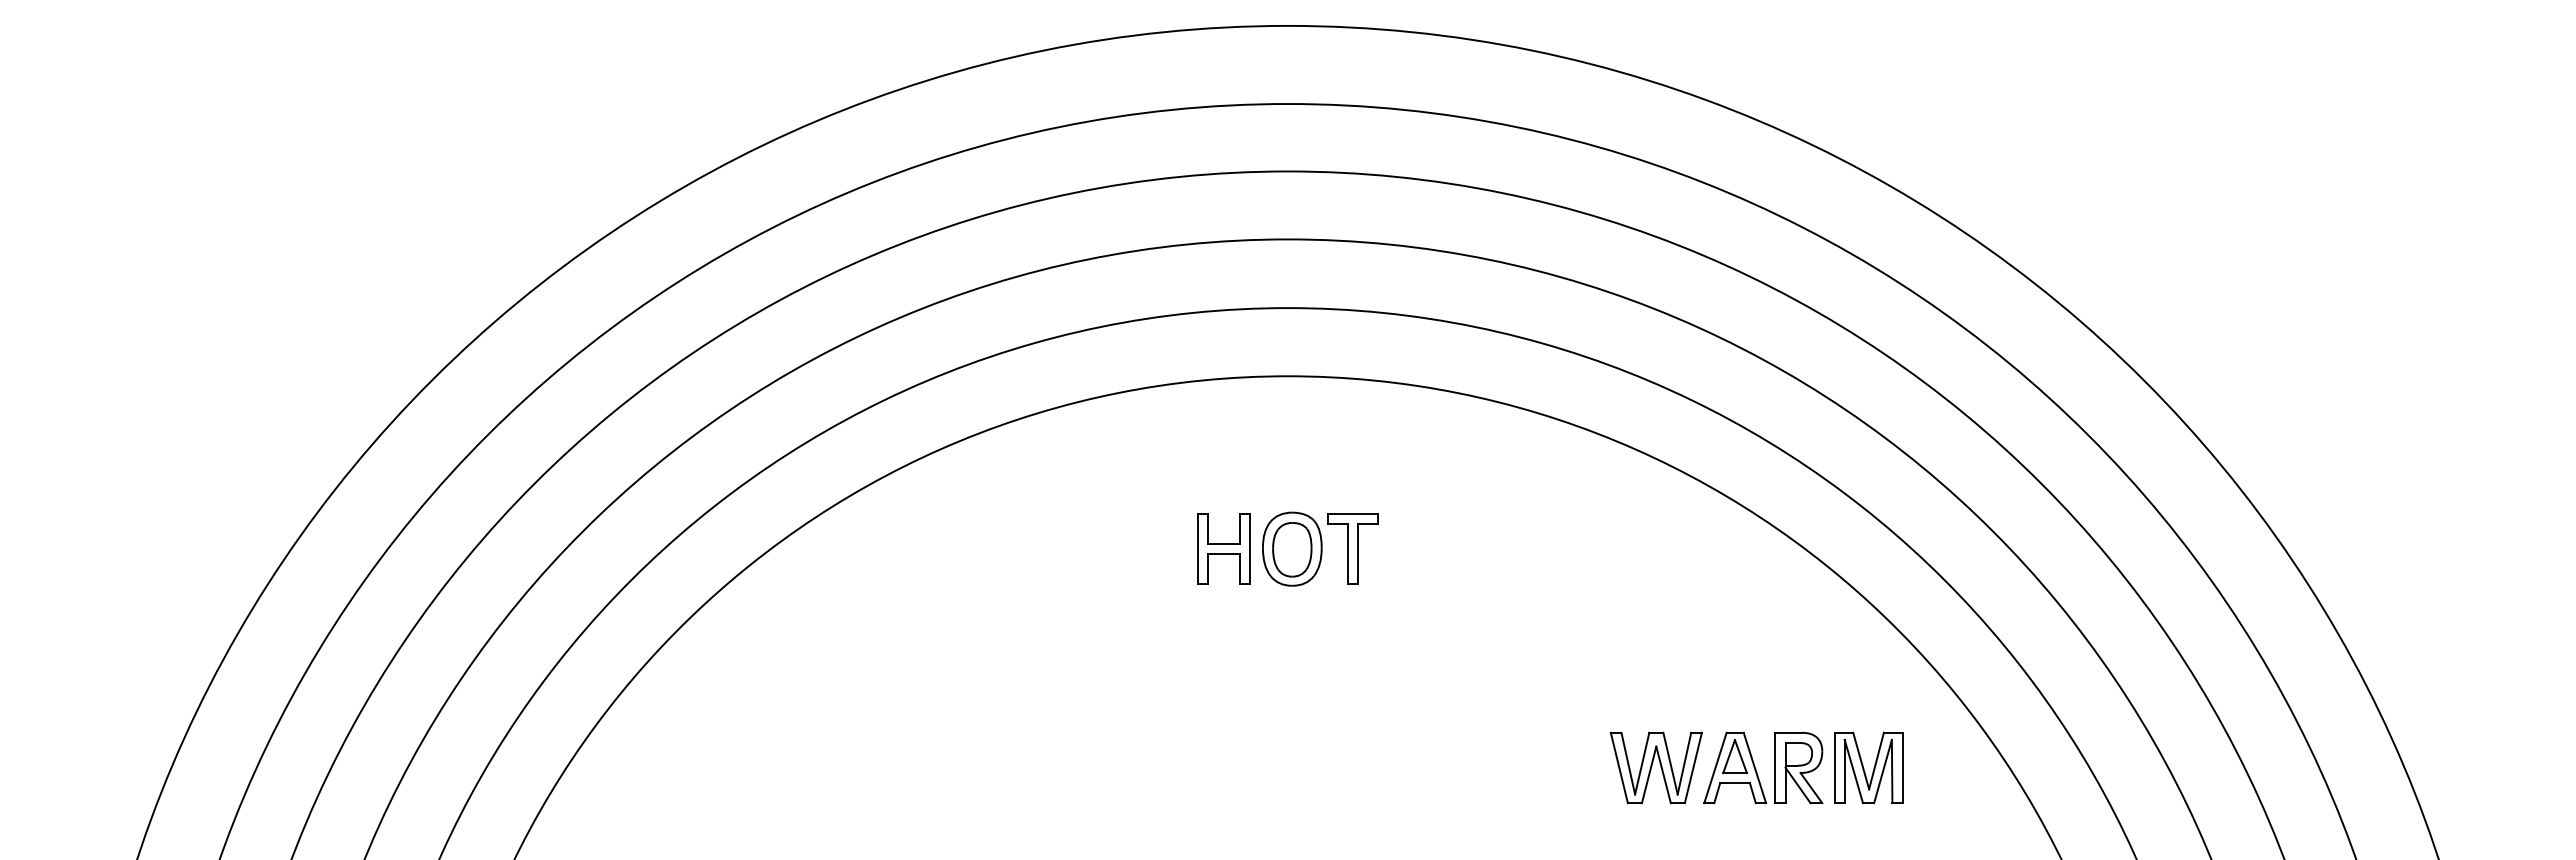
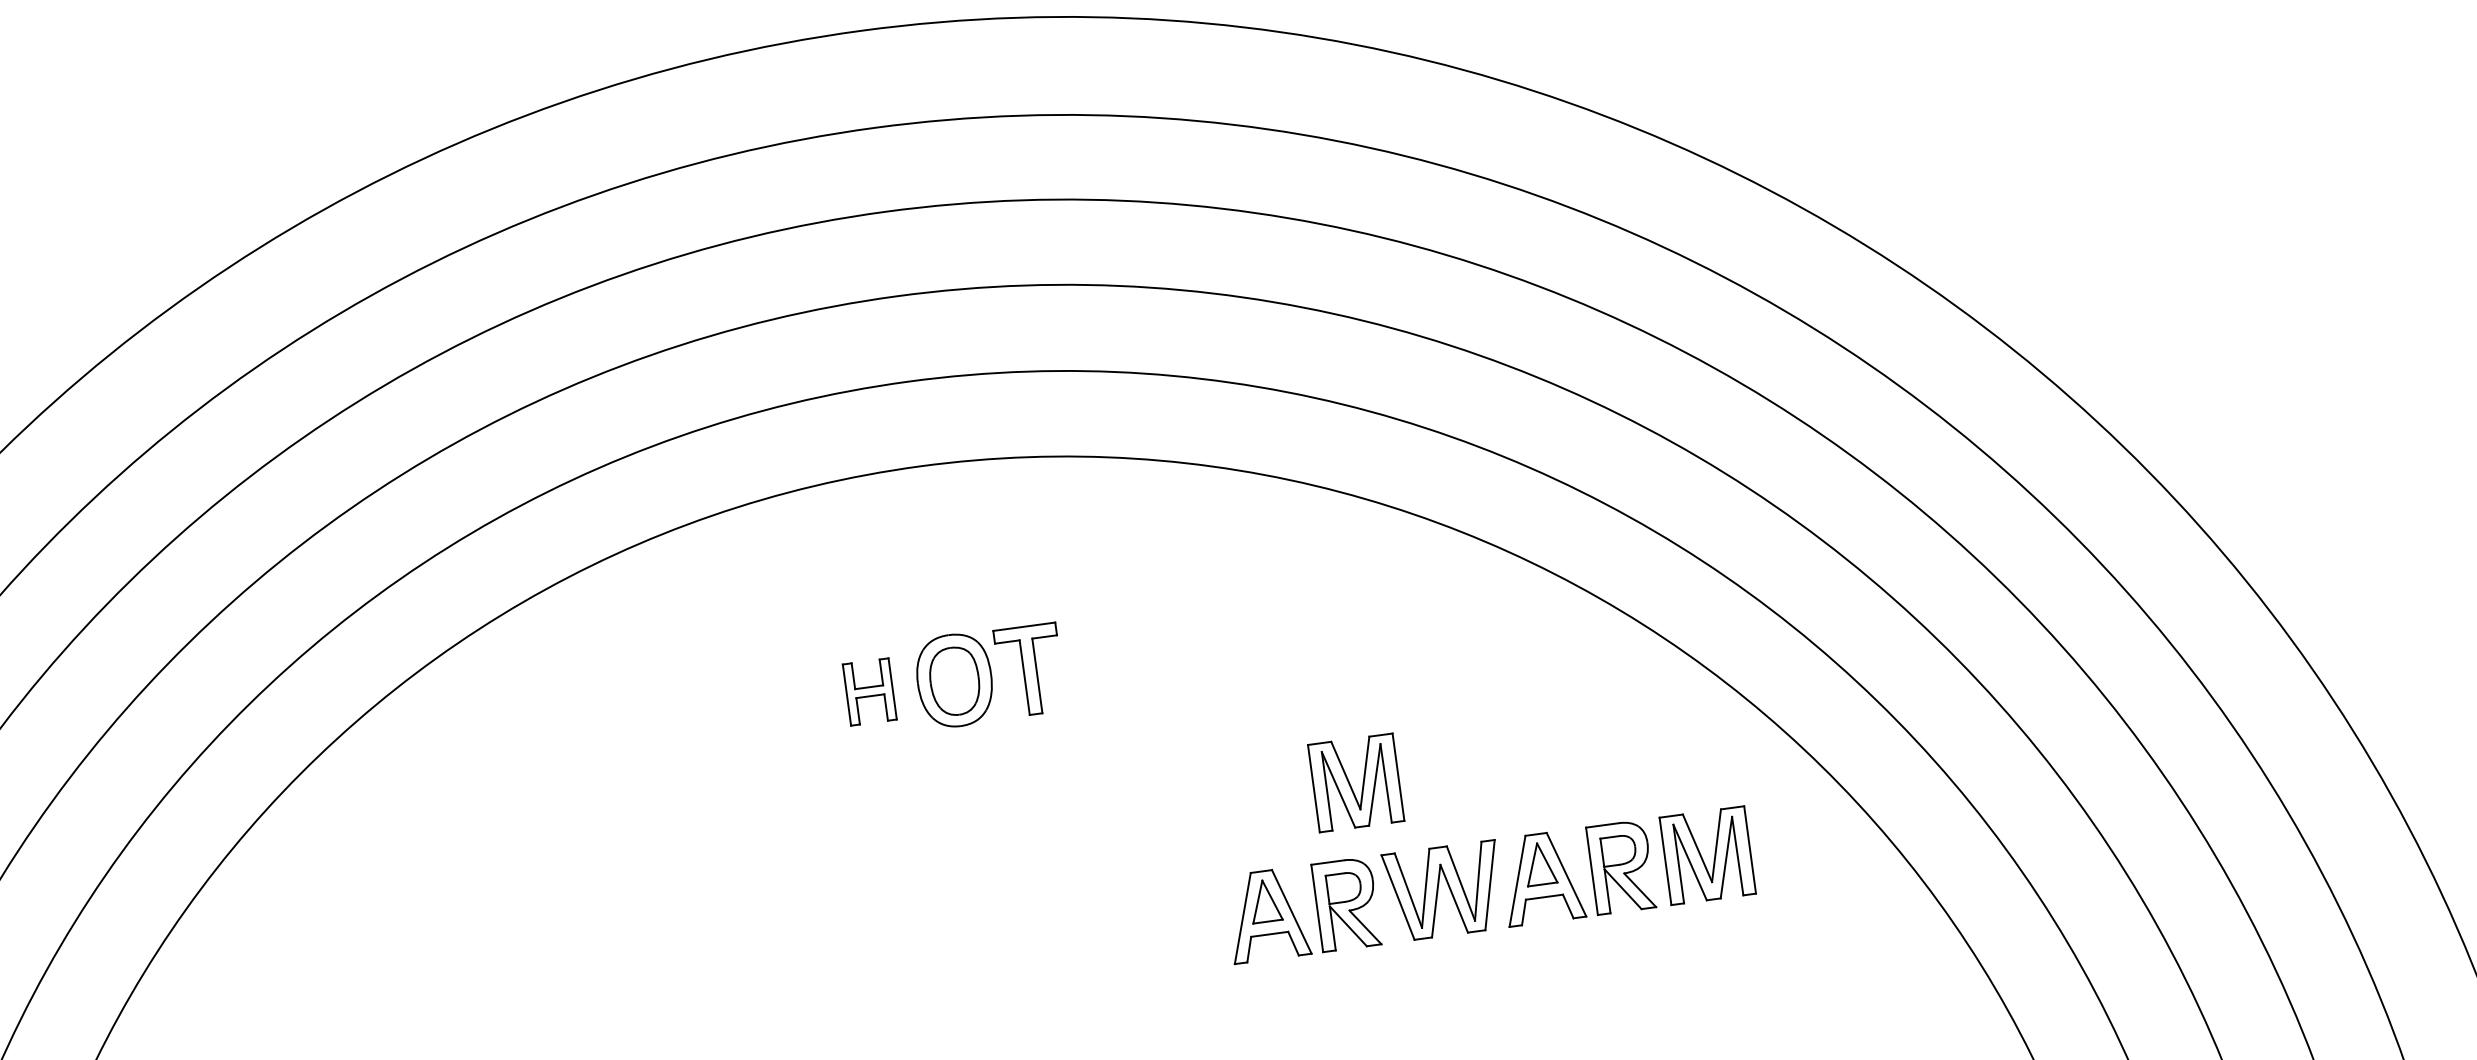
part: (1223, 548) -> (869, 691), size x0.7
part: (1598, 672) -> (1356, 782), added
part: (1535, 769) -> (1294, 913), added

